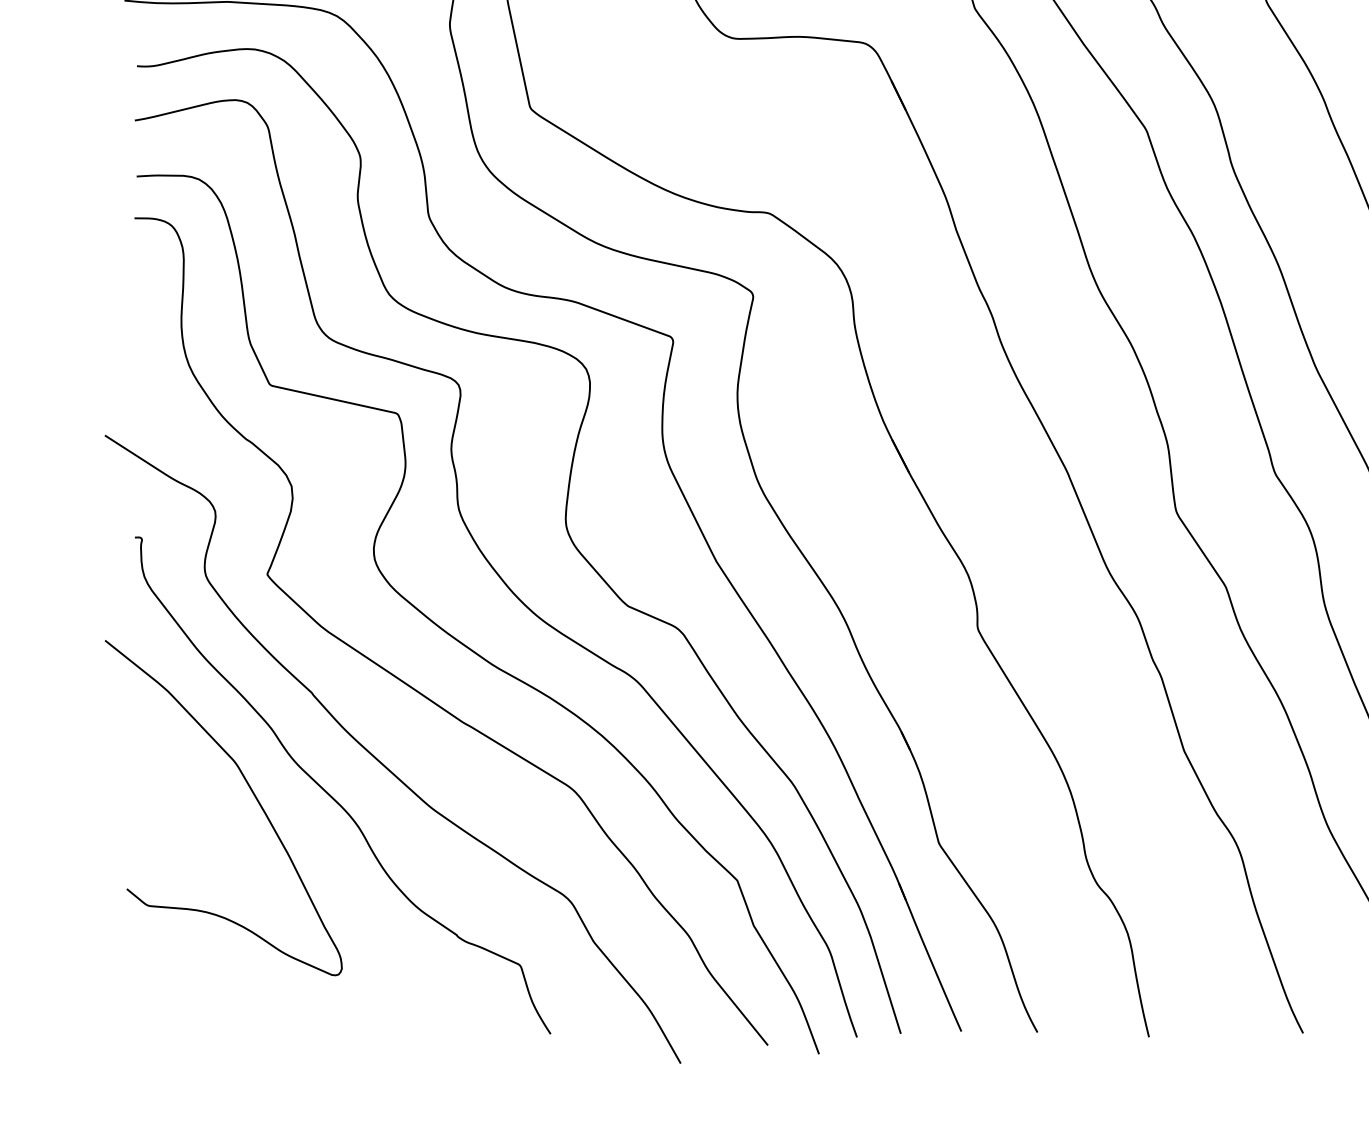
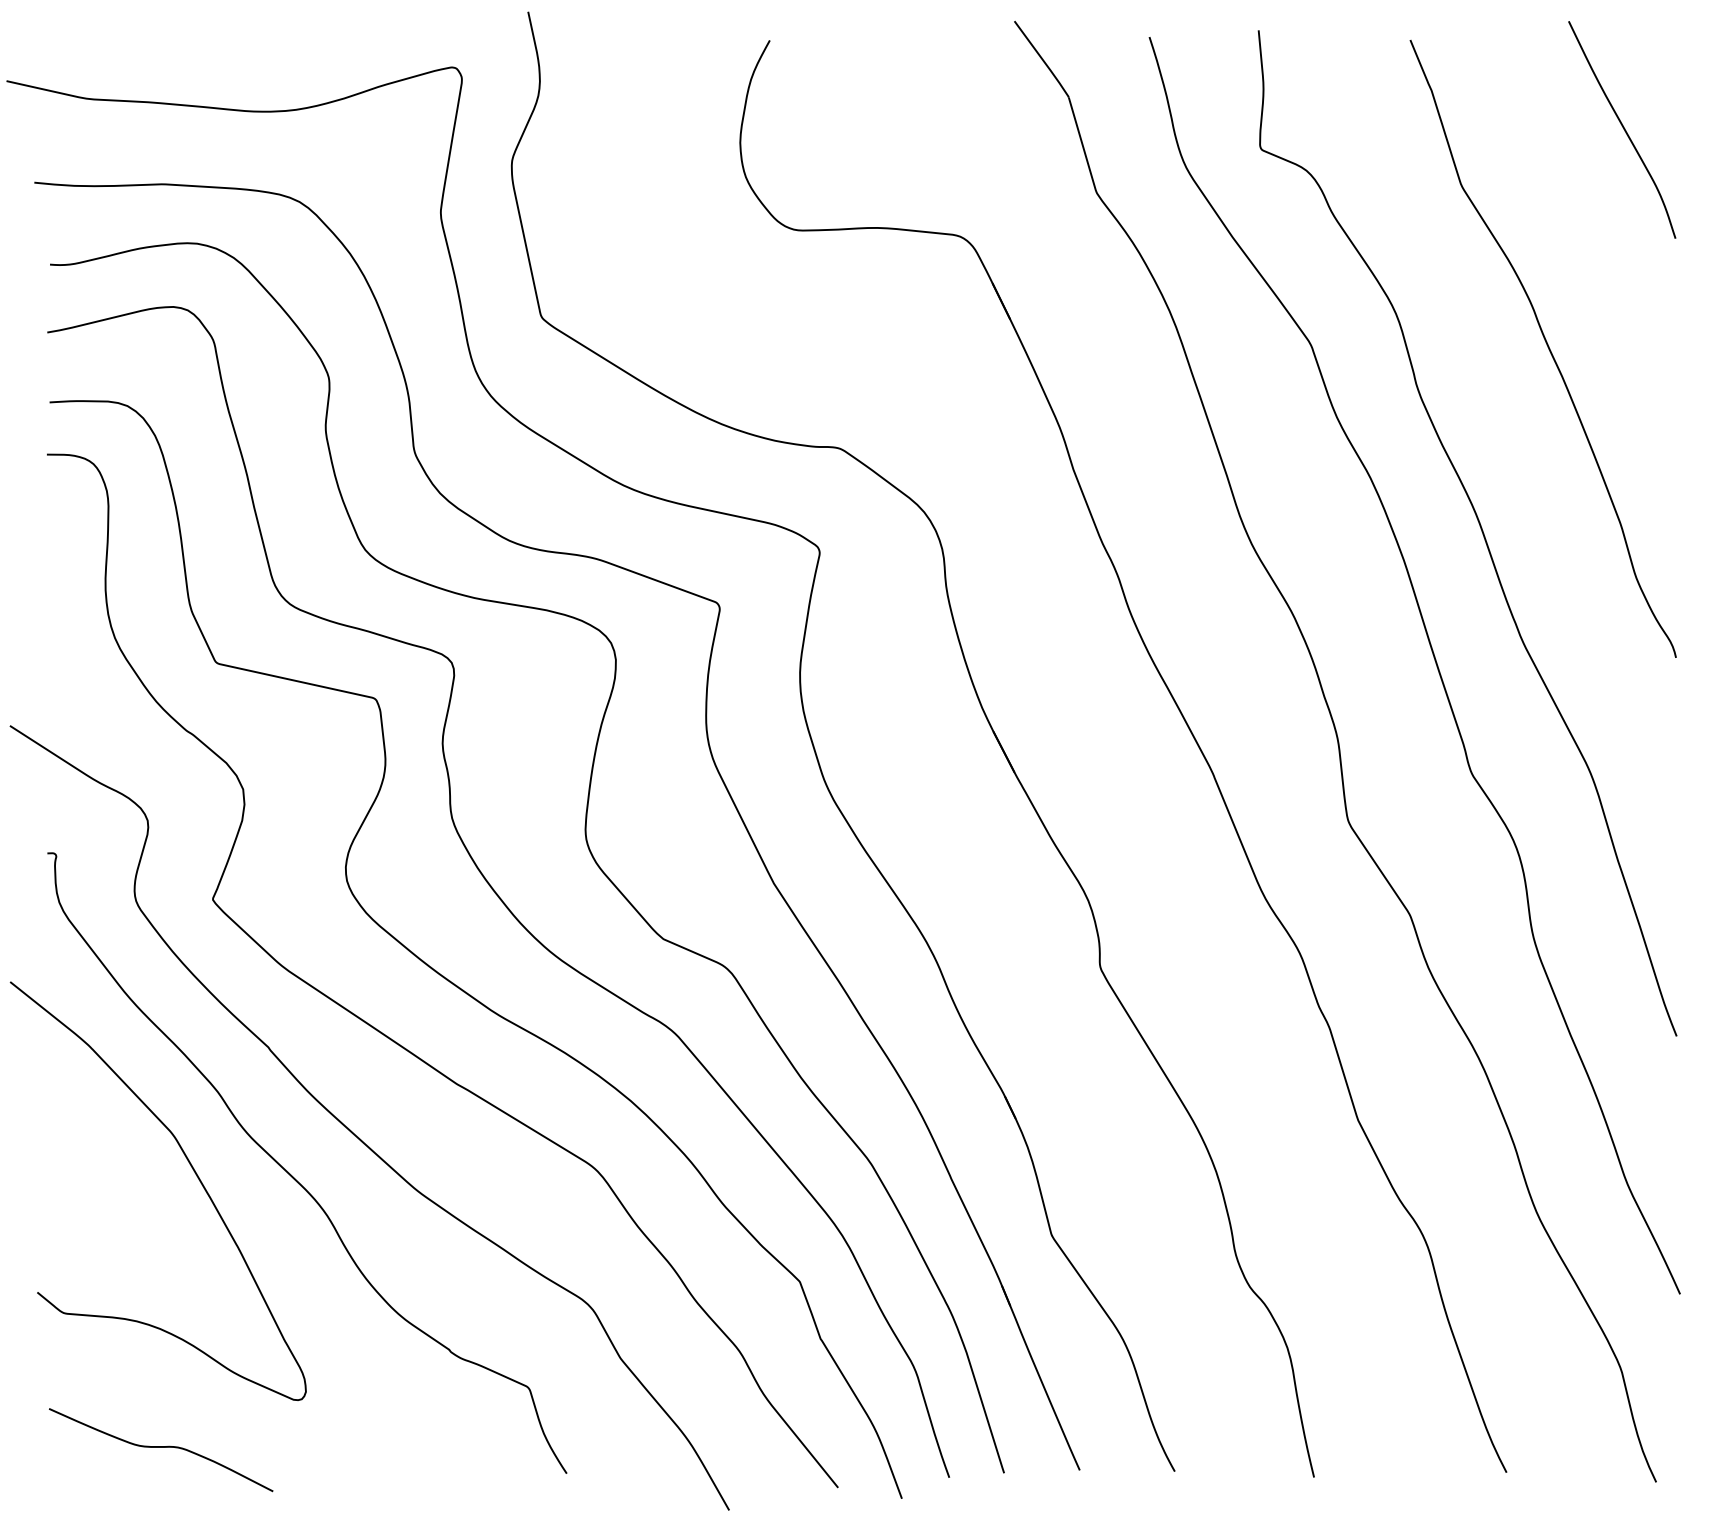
curve: (226, 1013) -> (161, 1447), added

